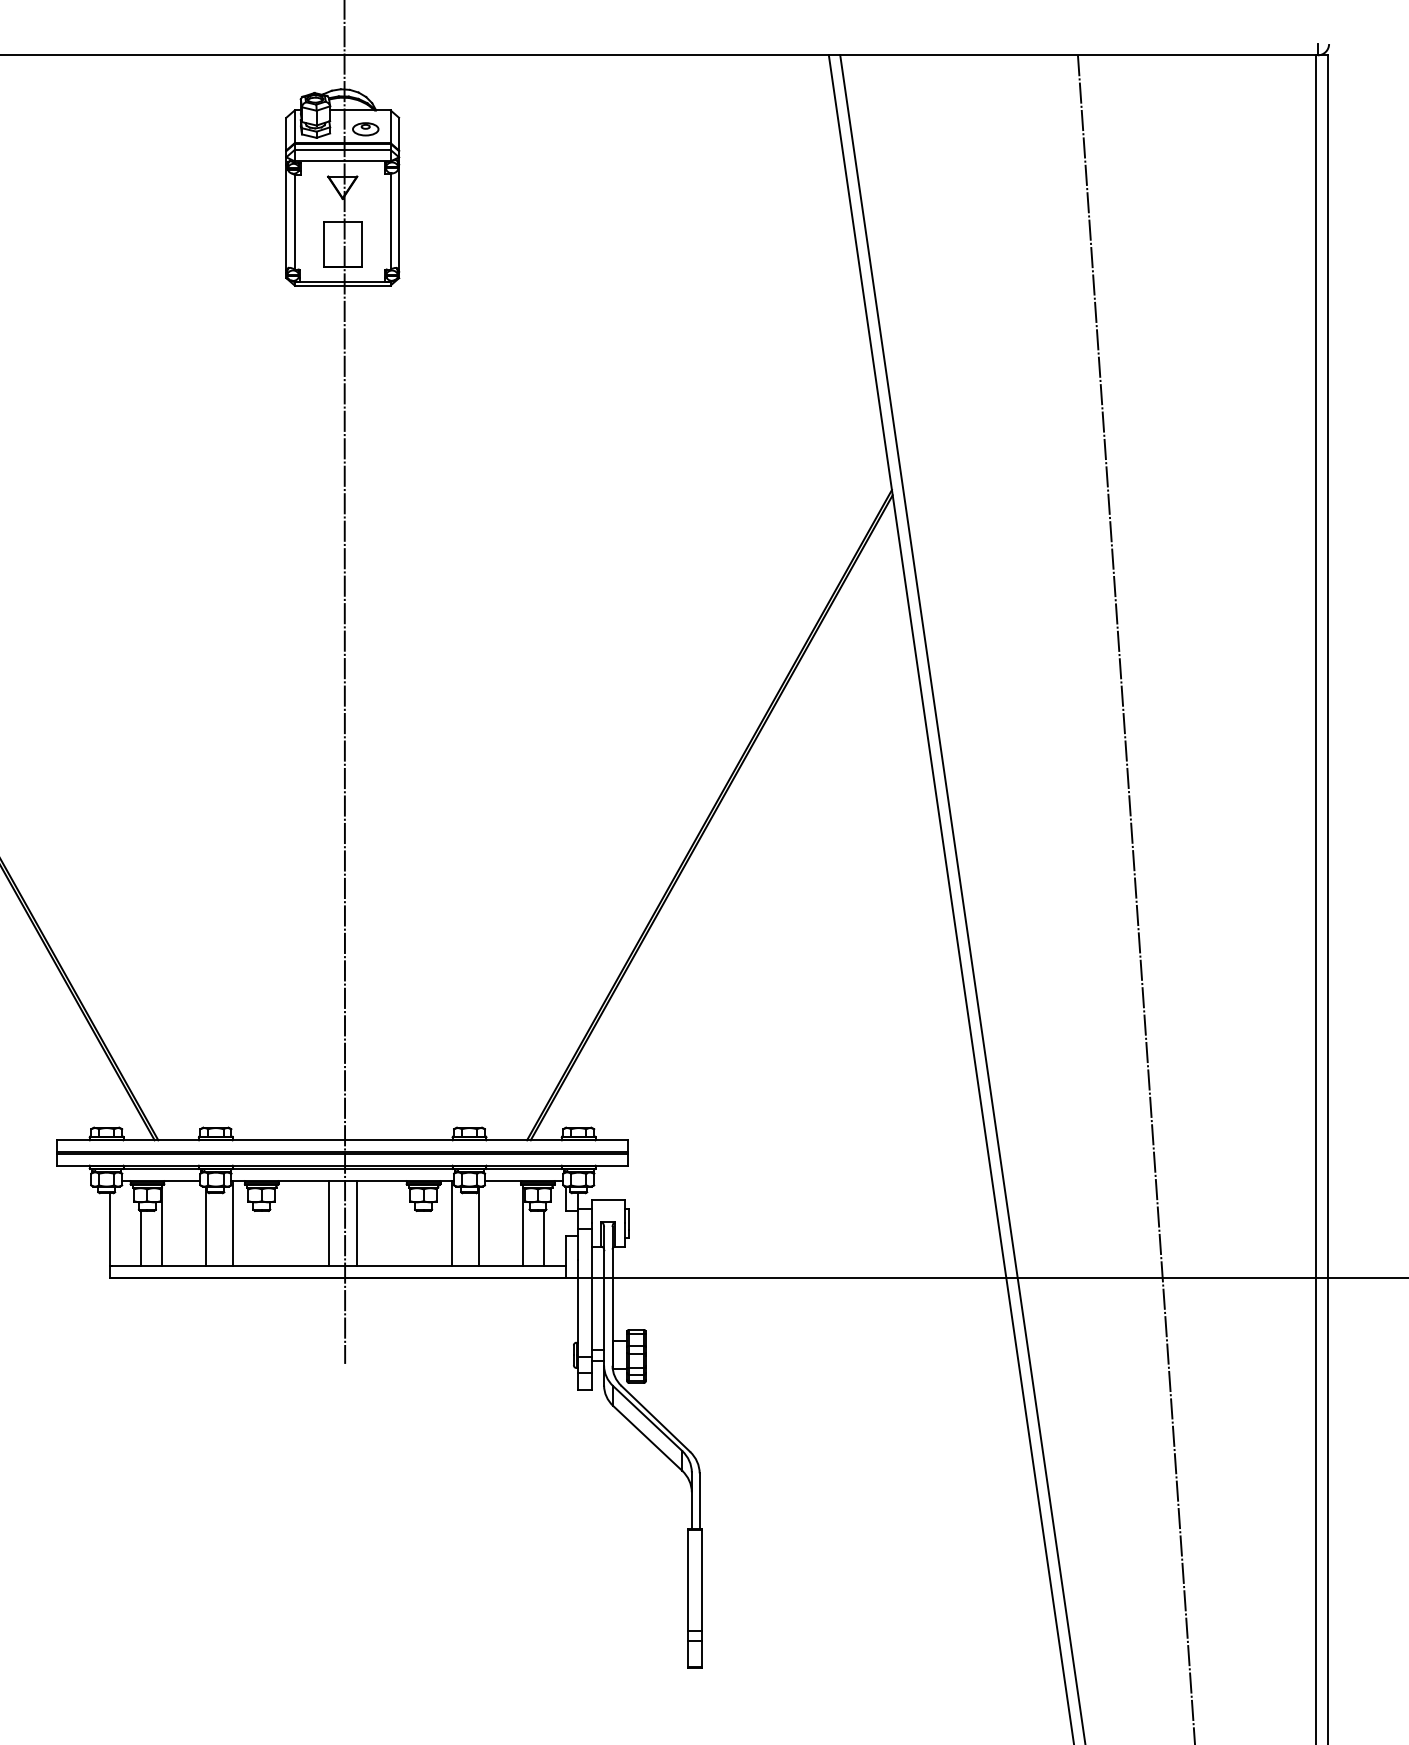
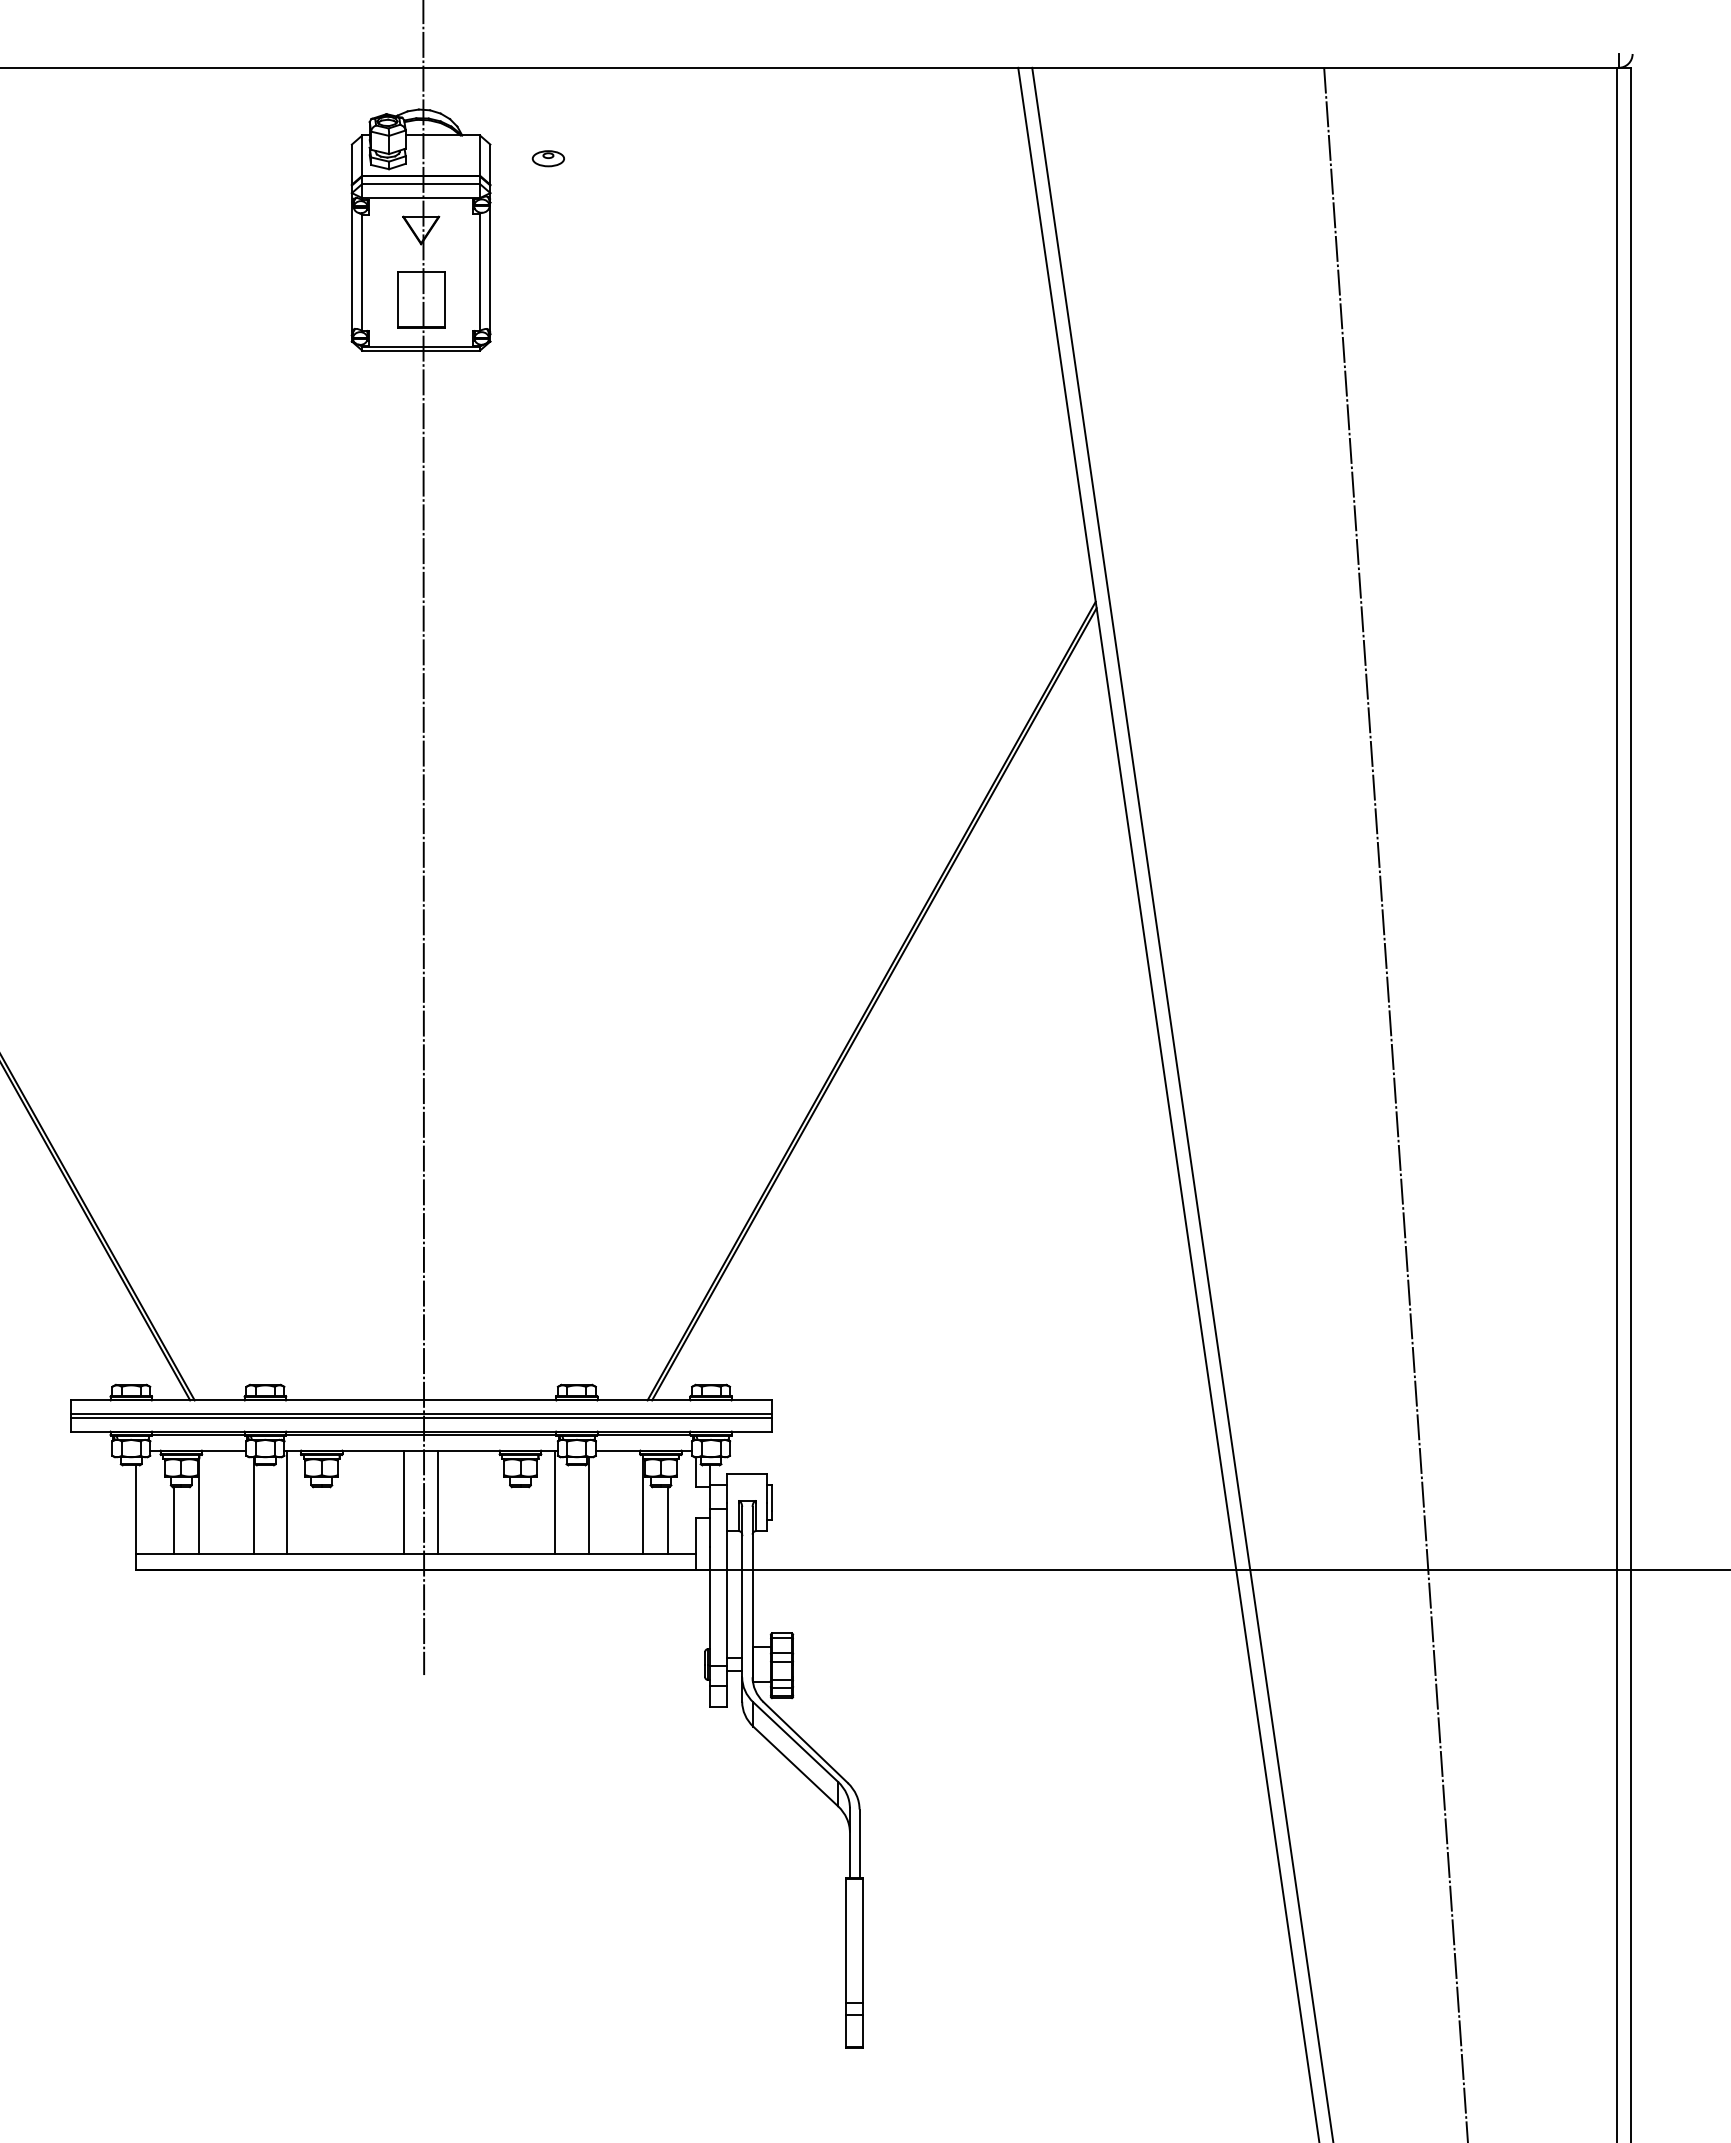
part: (364, 129) -> (547, 158), moved

